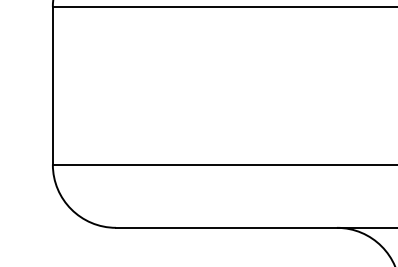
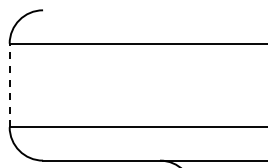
line: (52, 85) -> (9, 85), solid -> dashed

